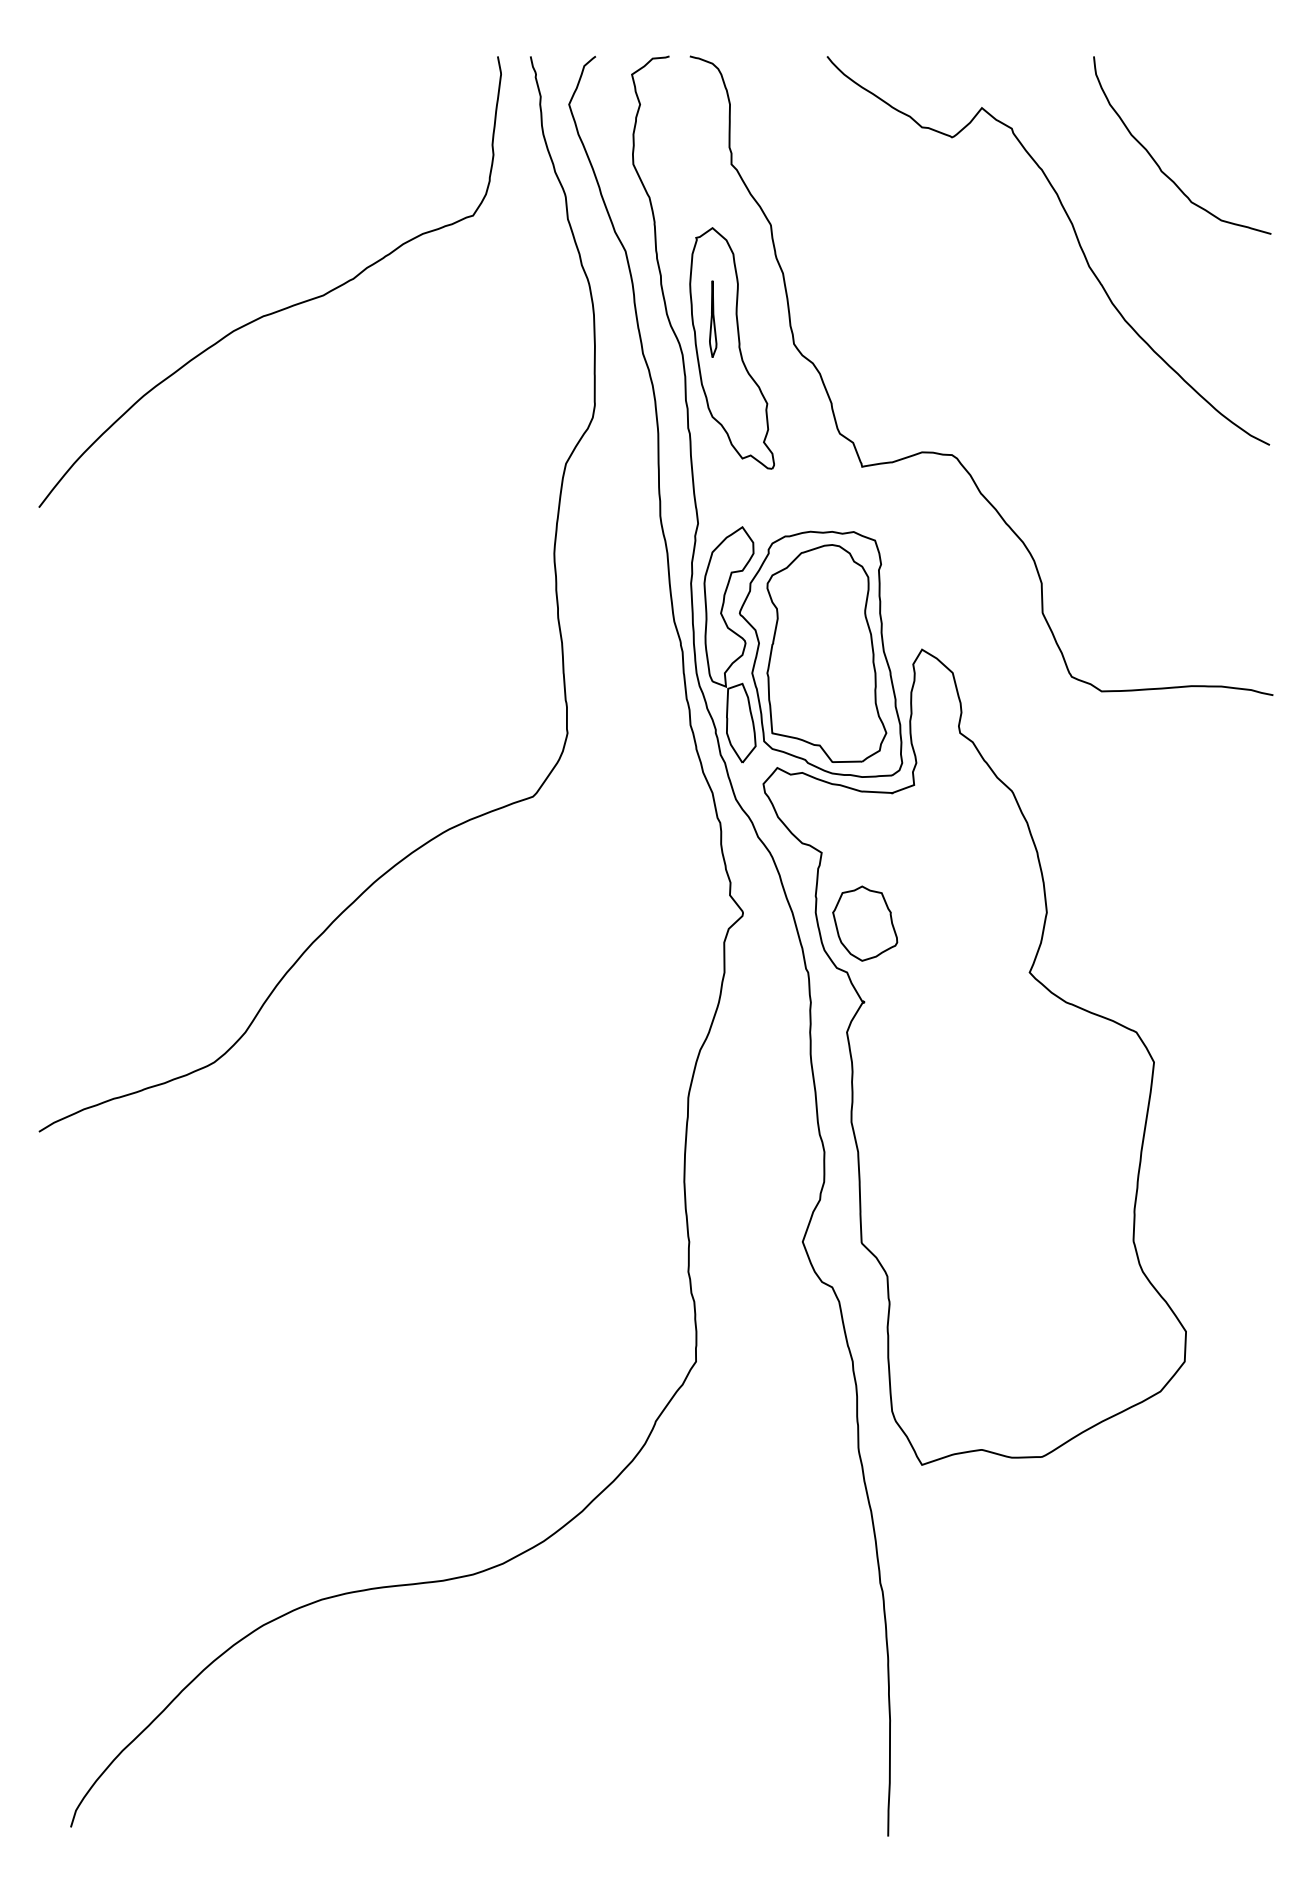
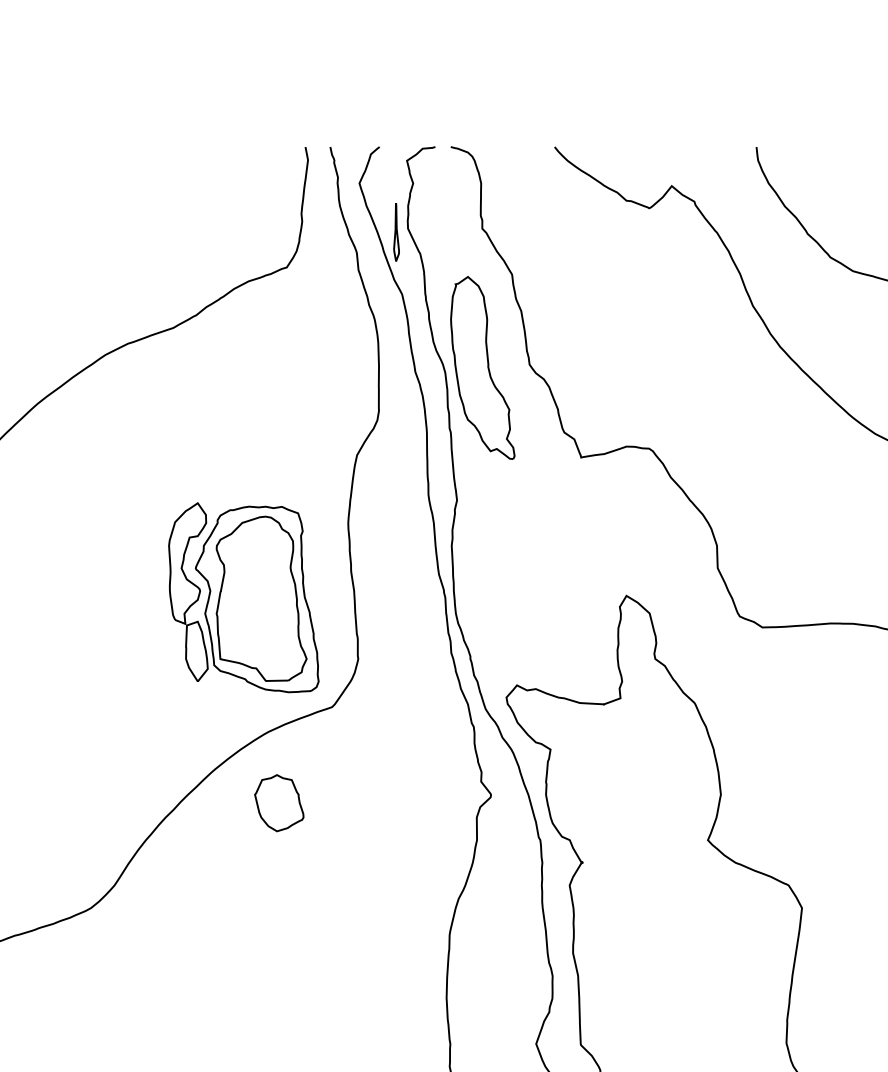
part: (713, 318) -> (396, 231), moved
part: (803, 651) -> (243, 597), moved
part: (865, 923) -> (279, 803), moved

